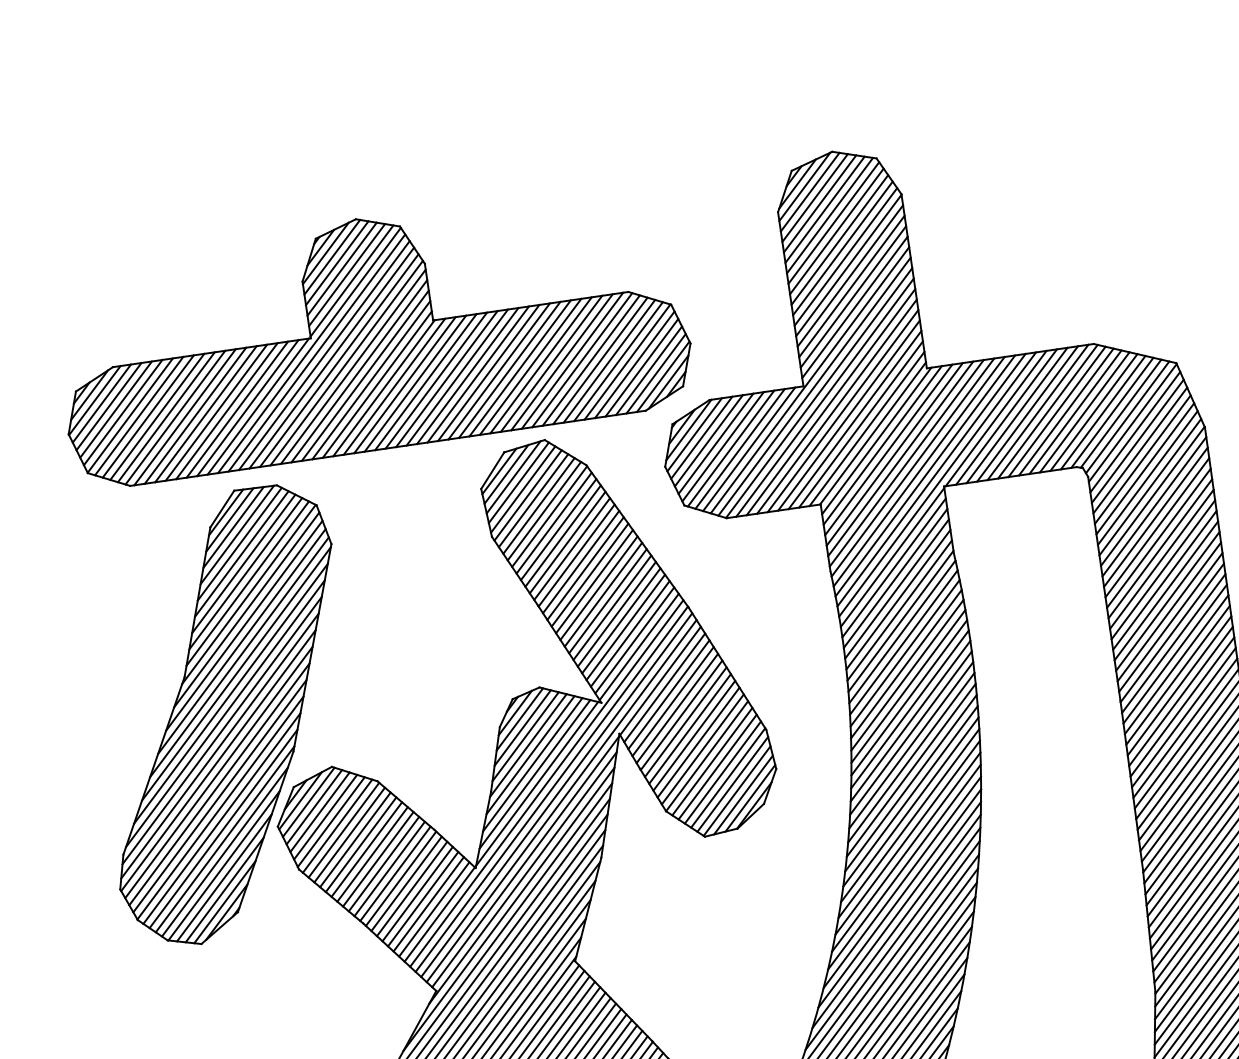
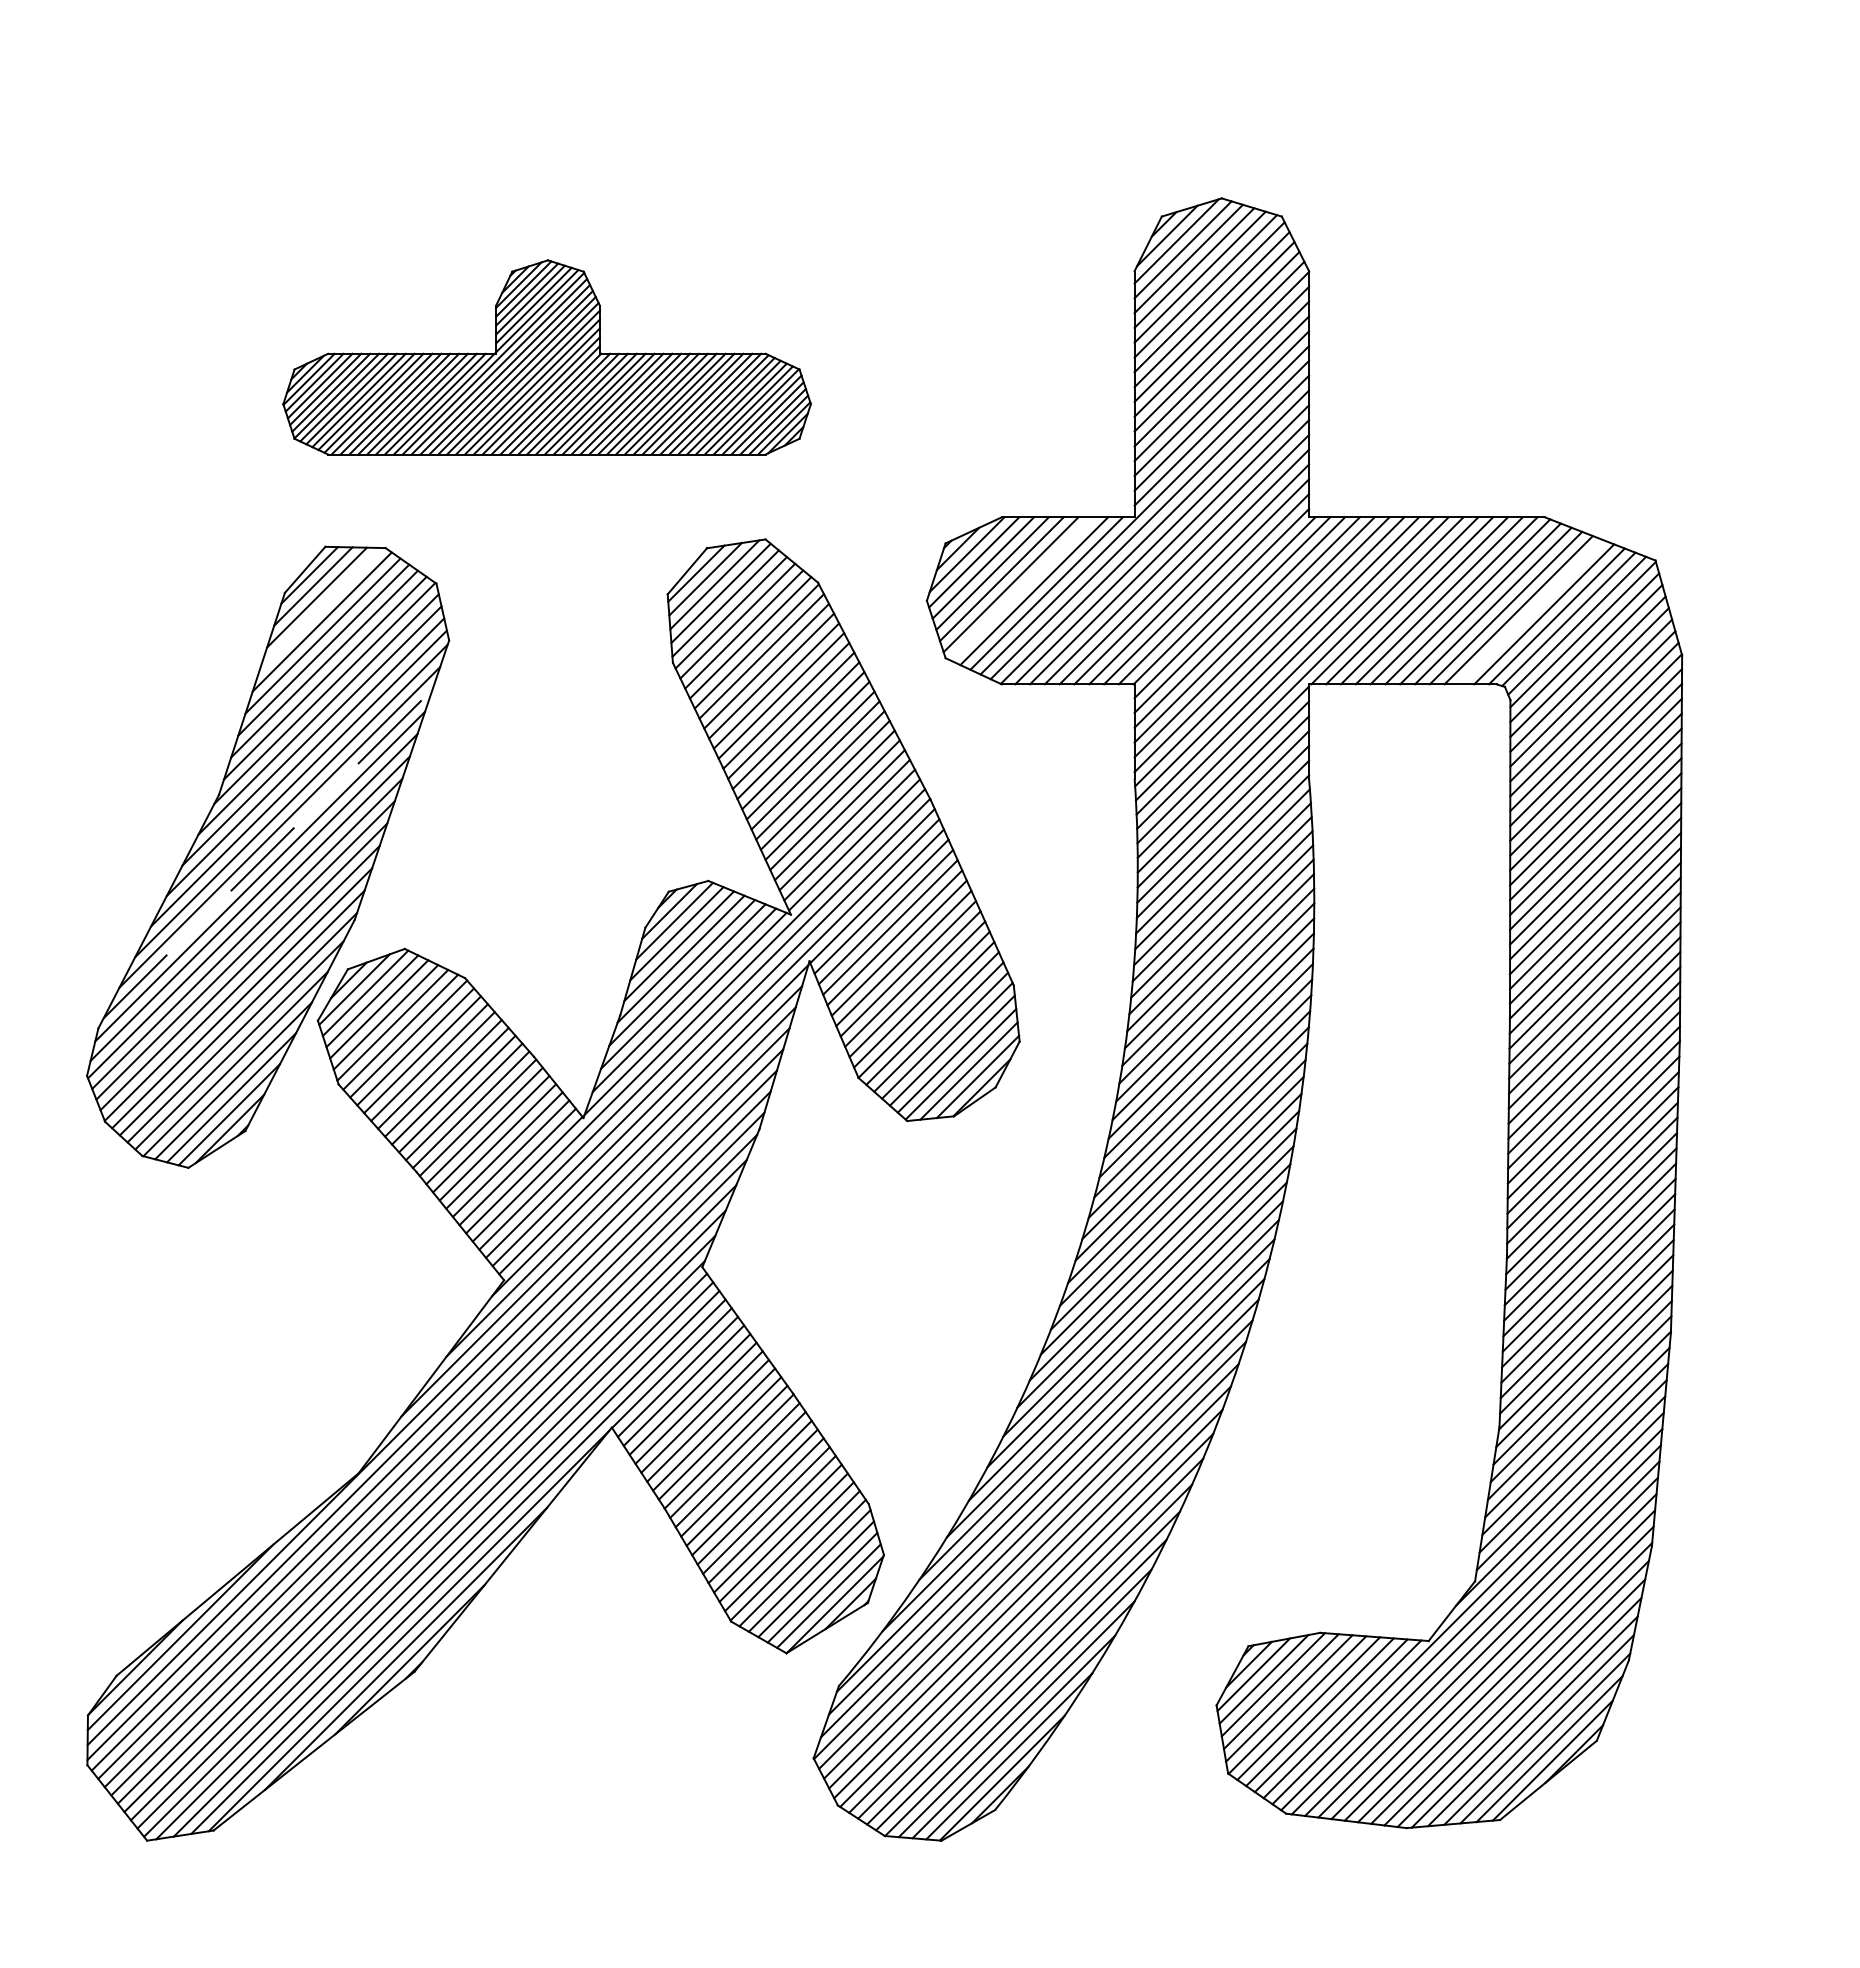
part: (371, 333) -> (546, 357), size x0.6
line: (1093, 412) -> (1531, 612), removed
line: (730, 448) -> (1021, 588), removed
line: (237, 534) -> (320, 608), removed
line: (225, 713) -> (268, 853), solid -> dashed

